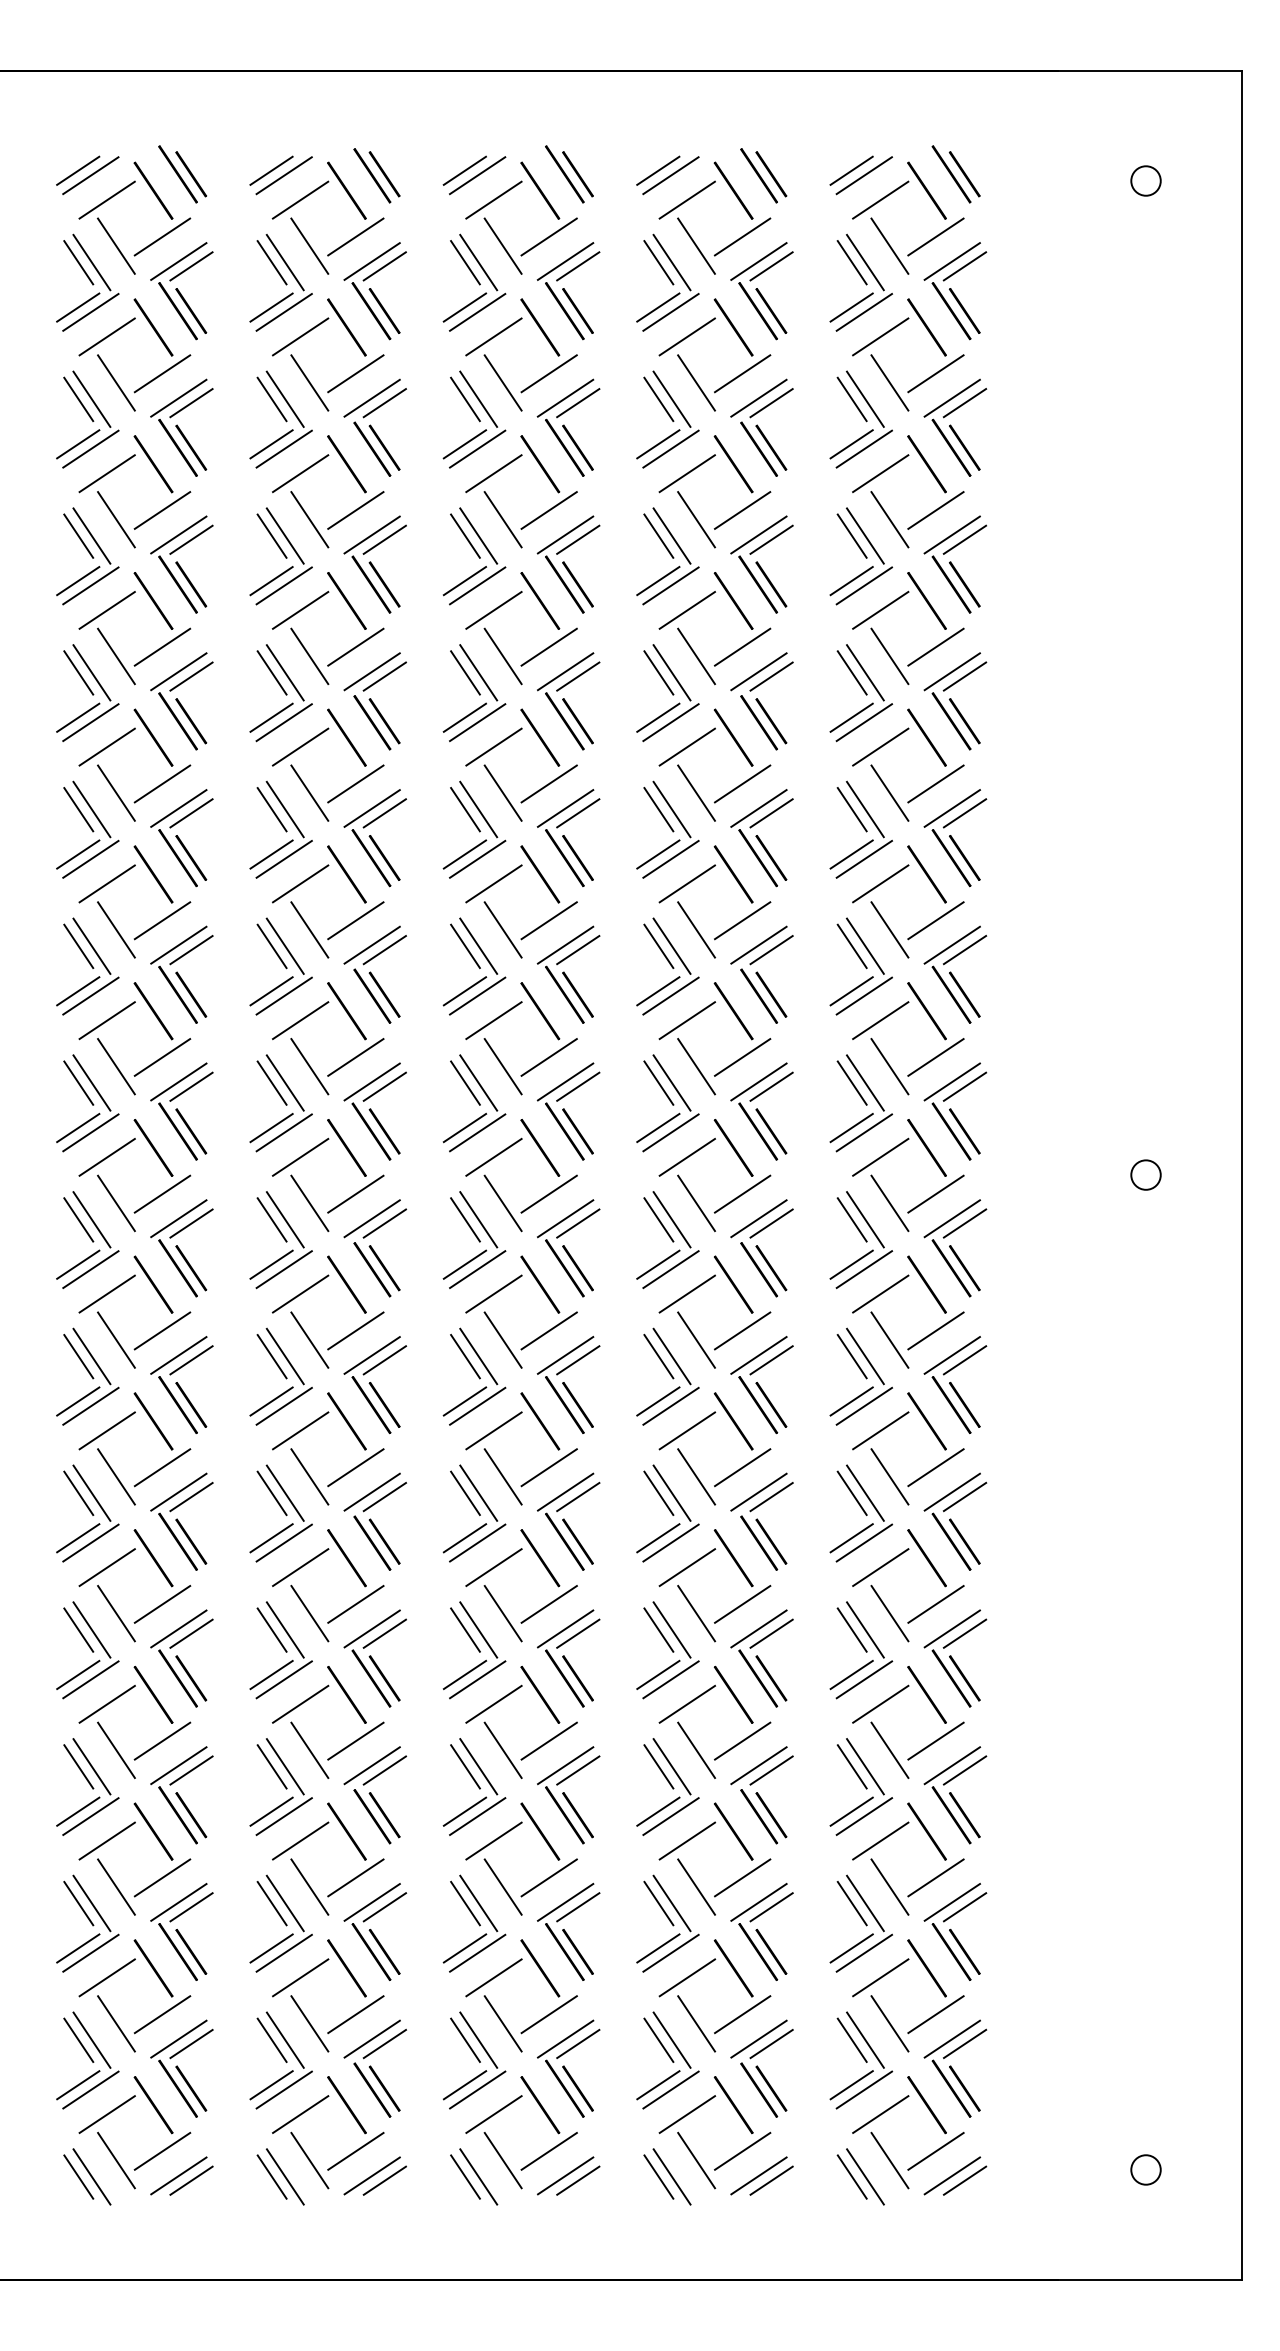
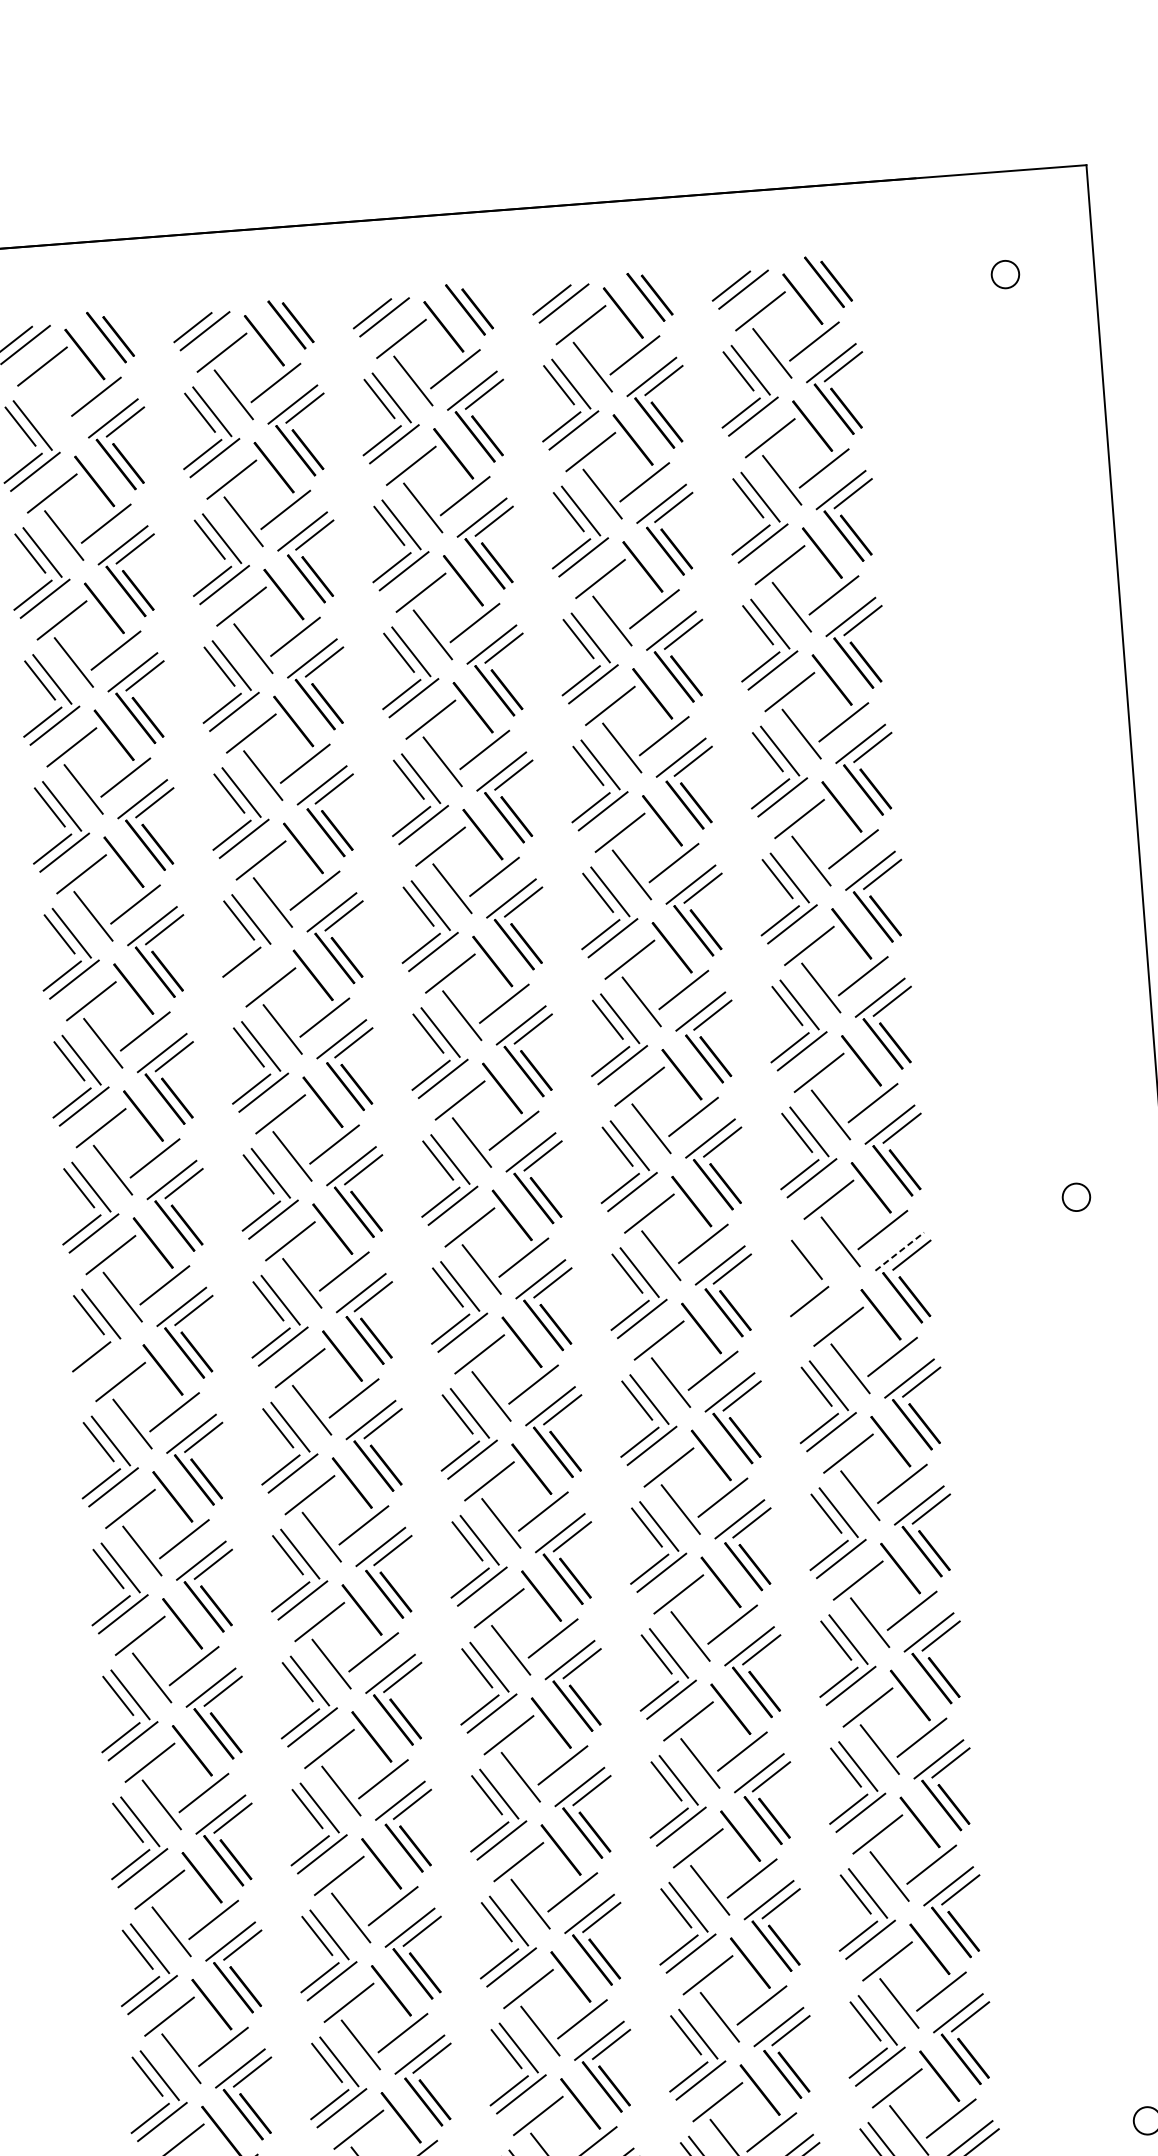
line: (116, 245) -> (54, 407), removed
line: (283, 858) -> (253, 965), removed
line: (952, 1218) -> (899, 1251), solid -> dashed
part: (872, 1232) -> (826, 1270), removed
line: (90, 1269) -> (103, 1360), removed

